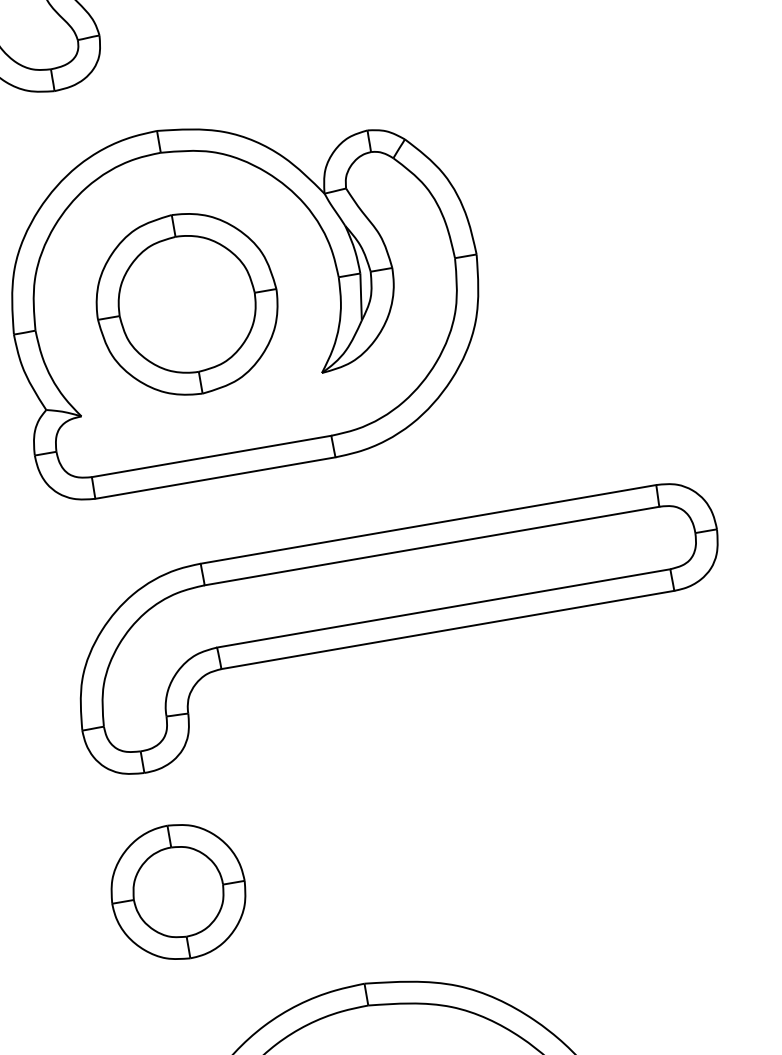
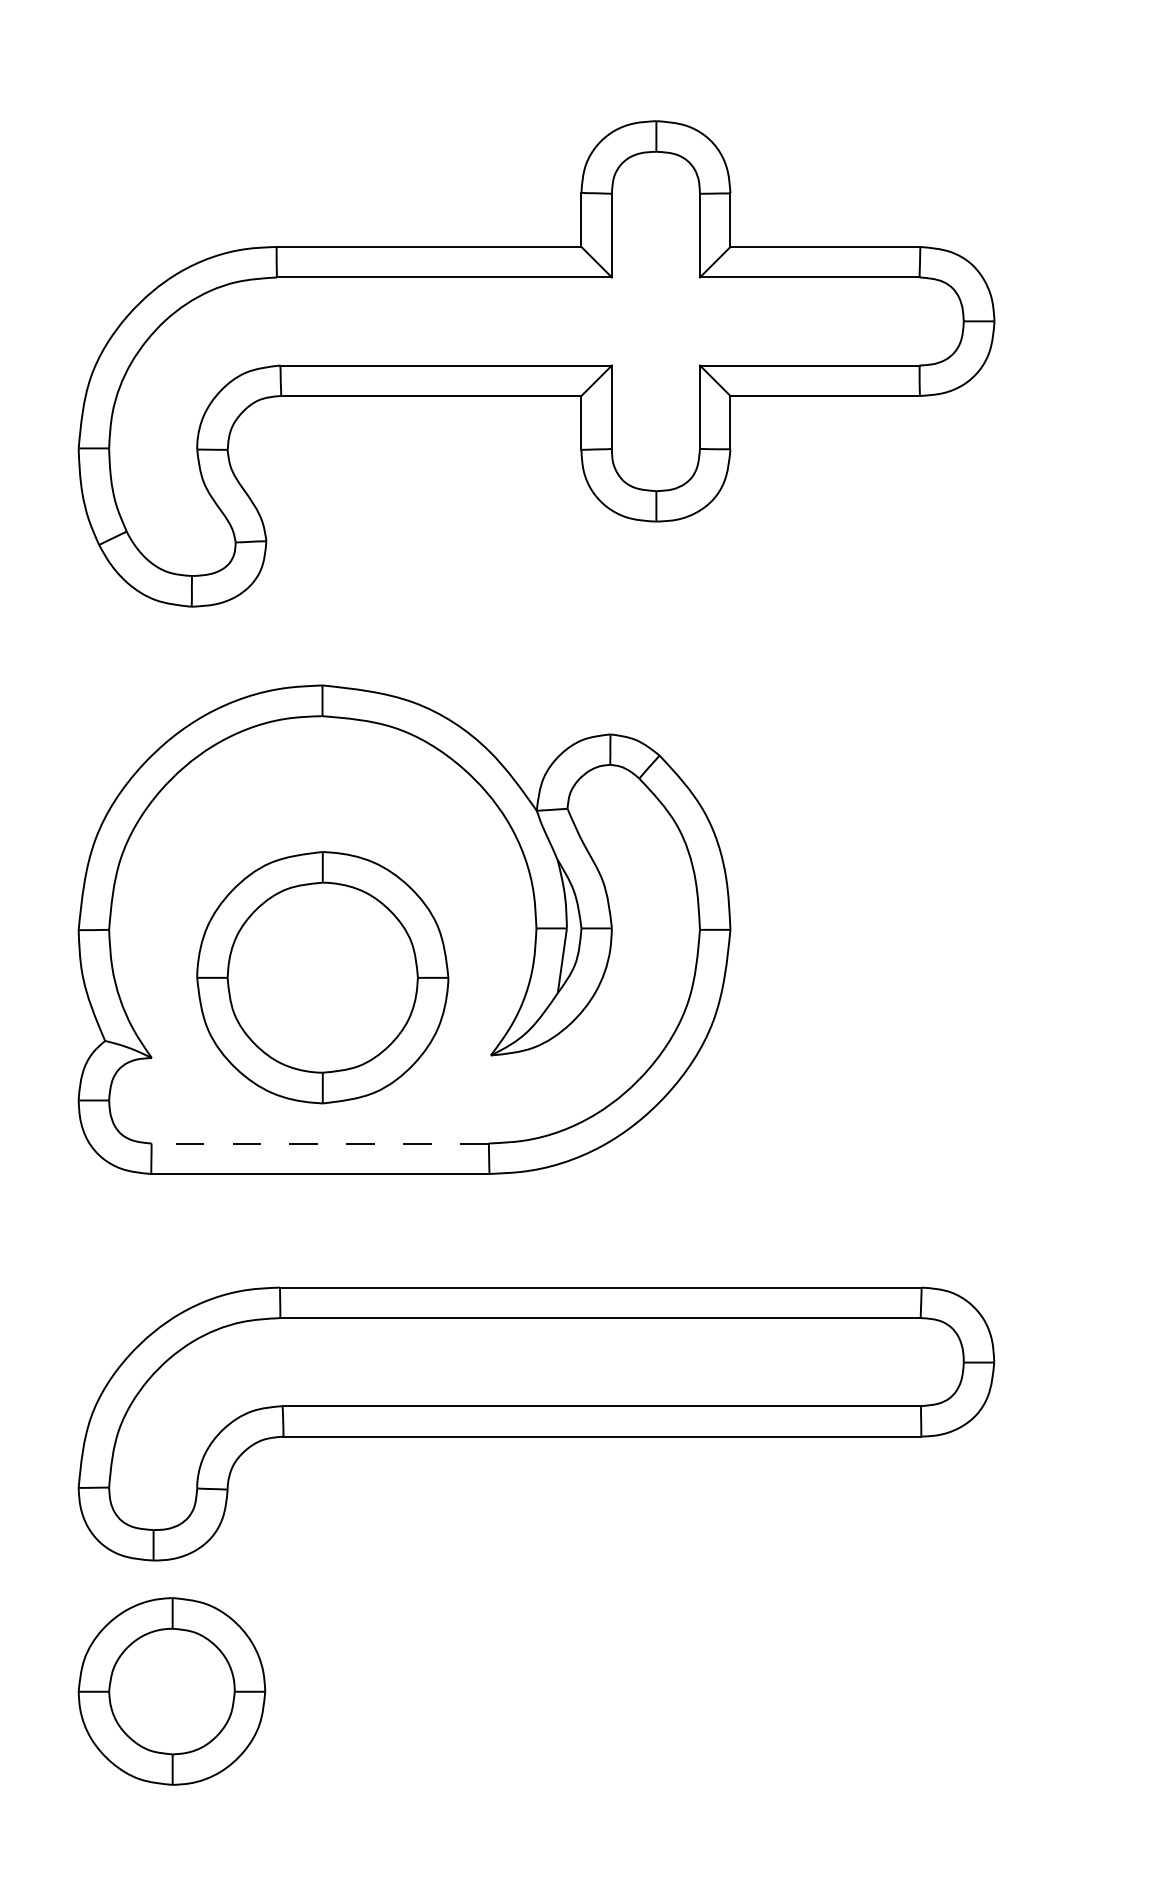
part: (186, 304) -> (322, 977), moved
line: (211, 456) -> (320, 1143), solid -> dashed
part: (178, 892) -> (171, 1691), moved

